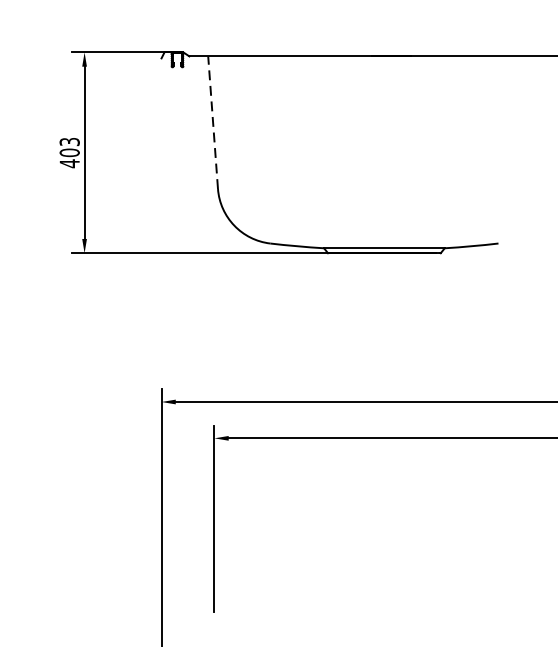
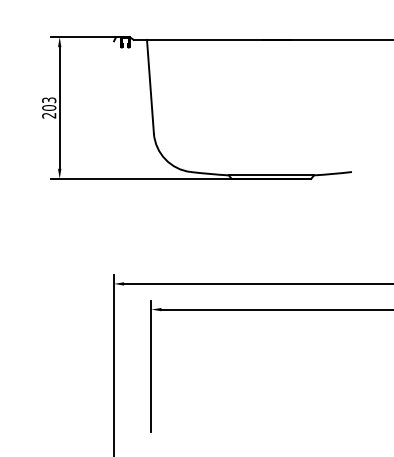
line: (213, 122) -> (150, 86), dashed -> solid
text: (70, 163) -> (49, 115), 403 -> 203

